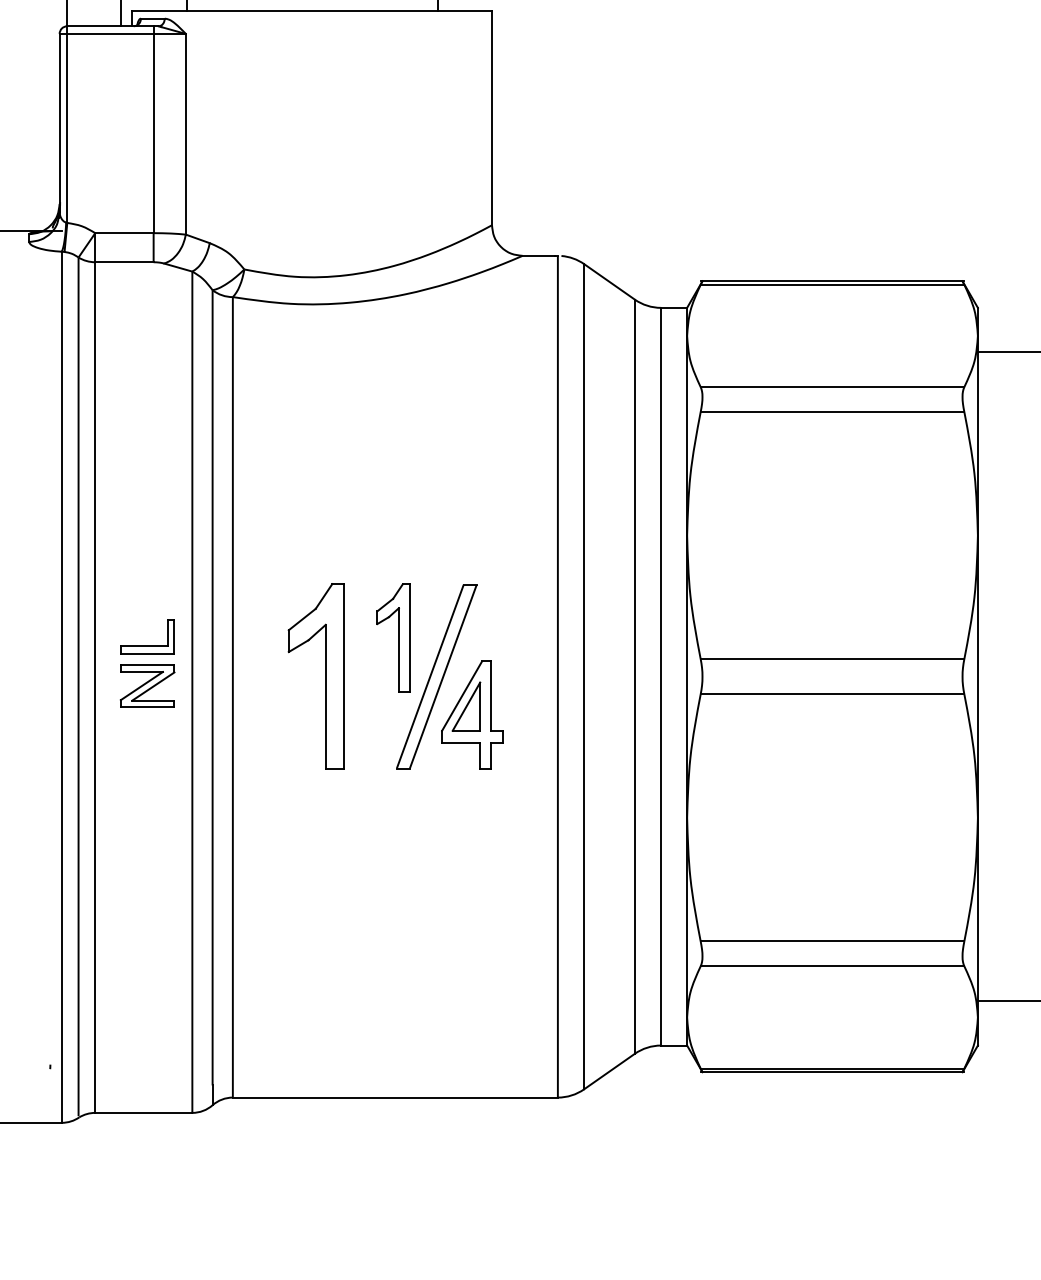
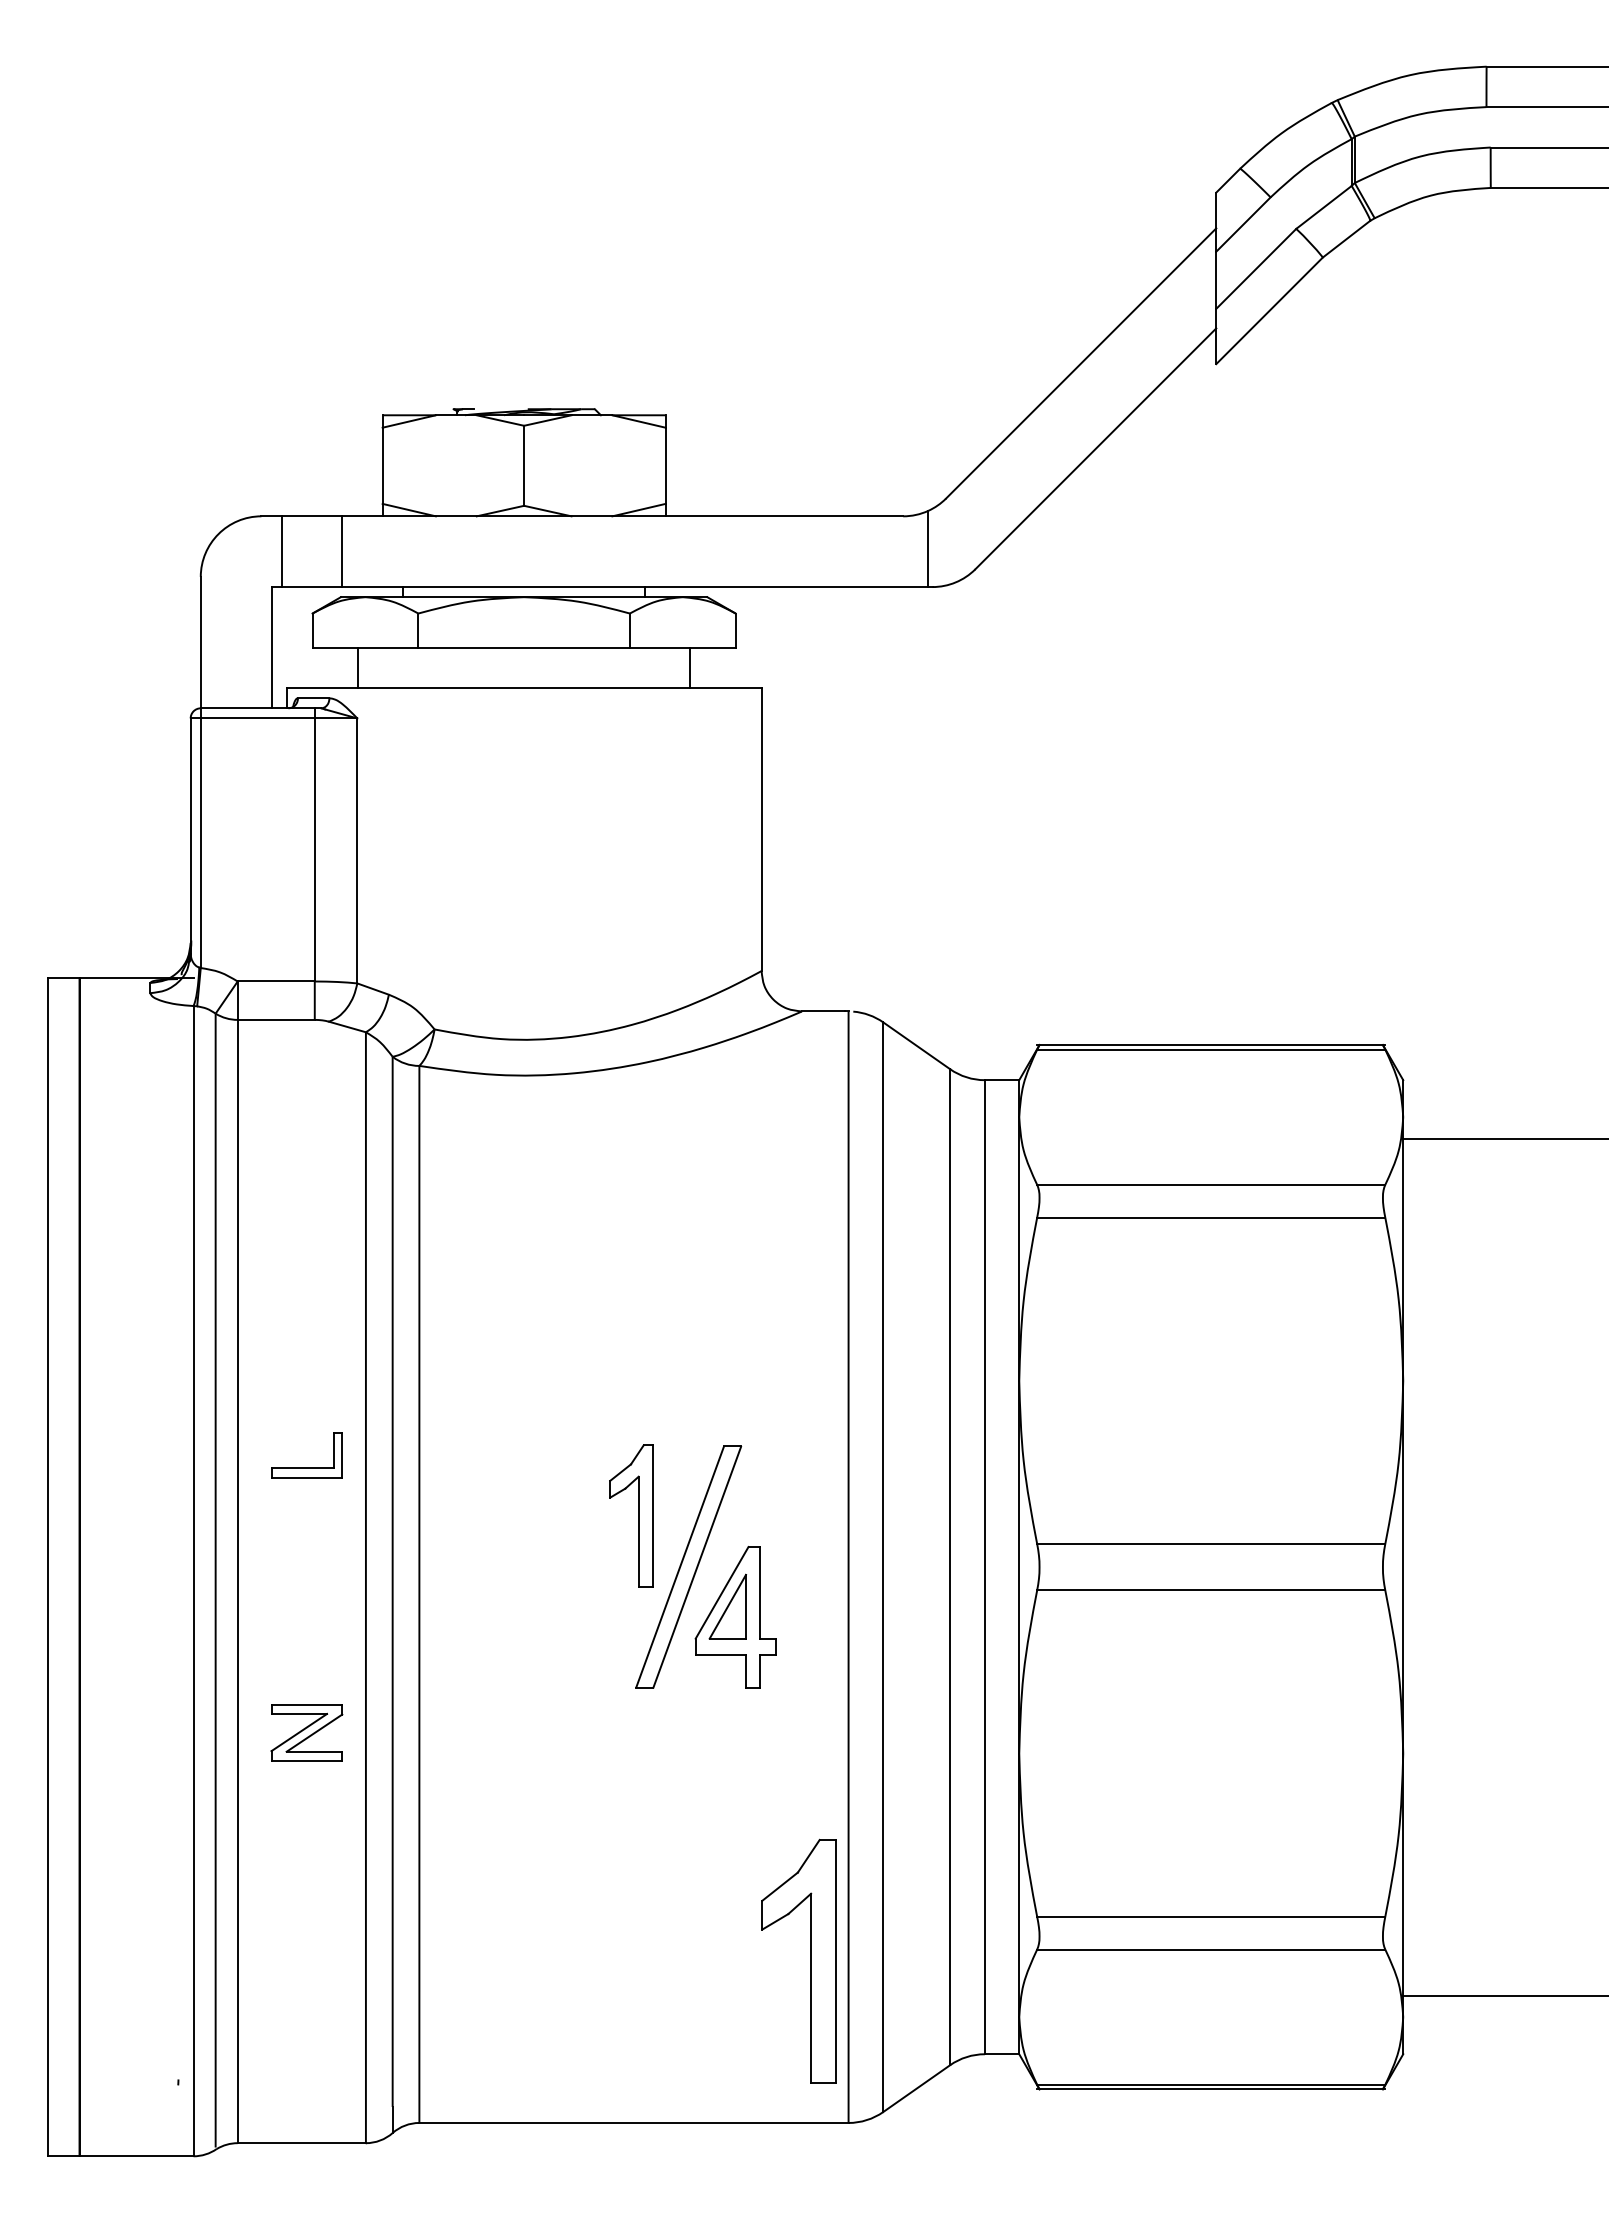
part: (147, 645) -> (306, 1467), moved
part: (325, 675) -> (810, 1960), moved
part: (147, 686) -> (306, 1732), moved

